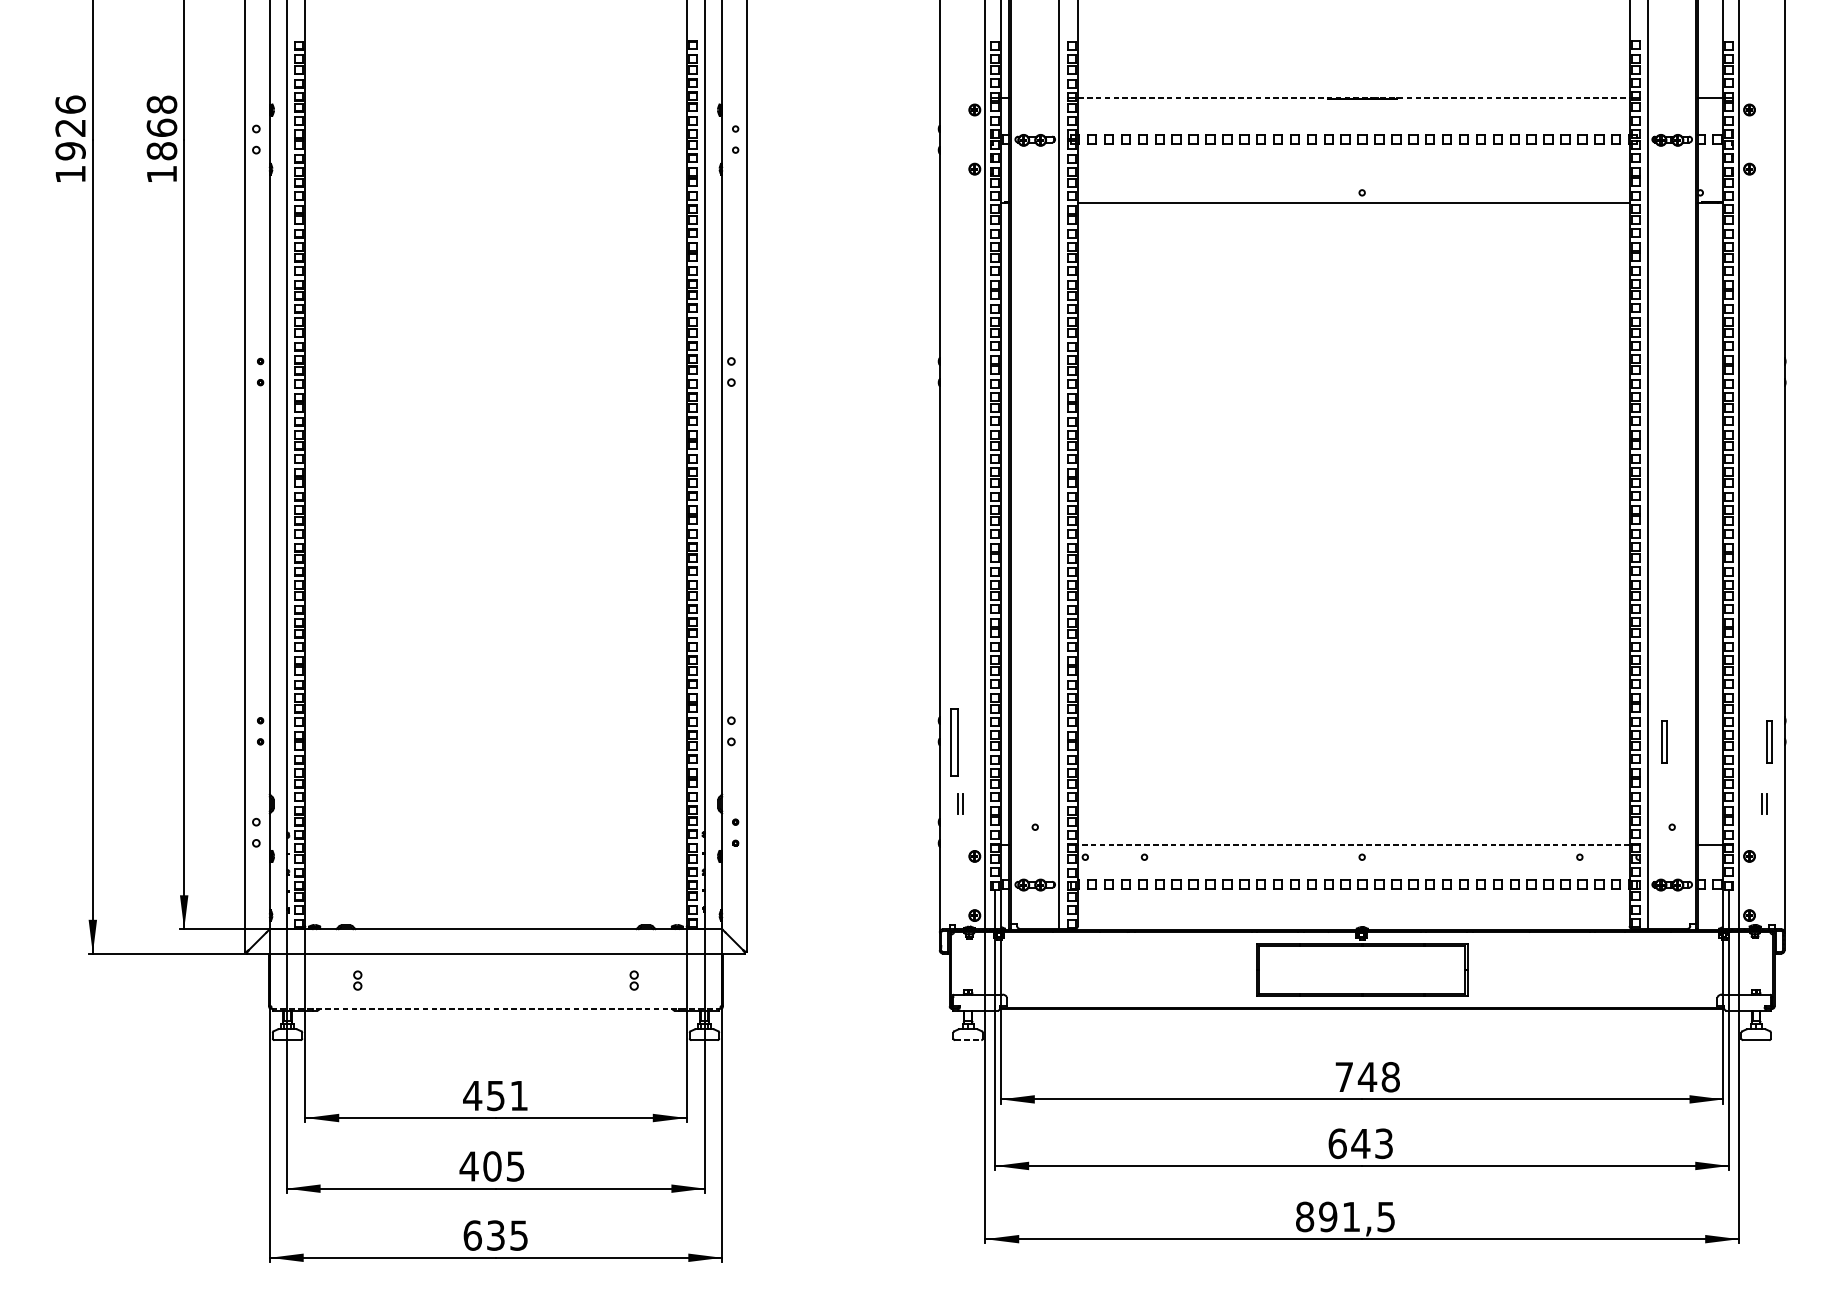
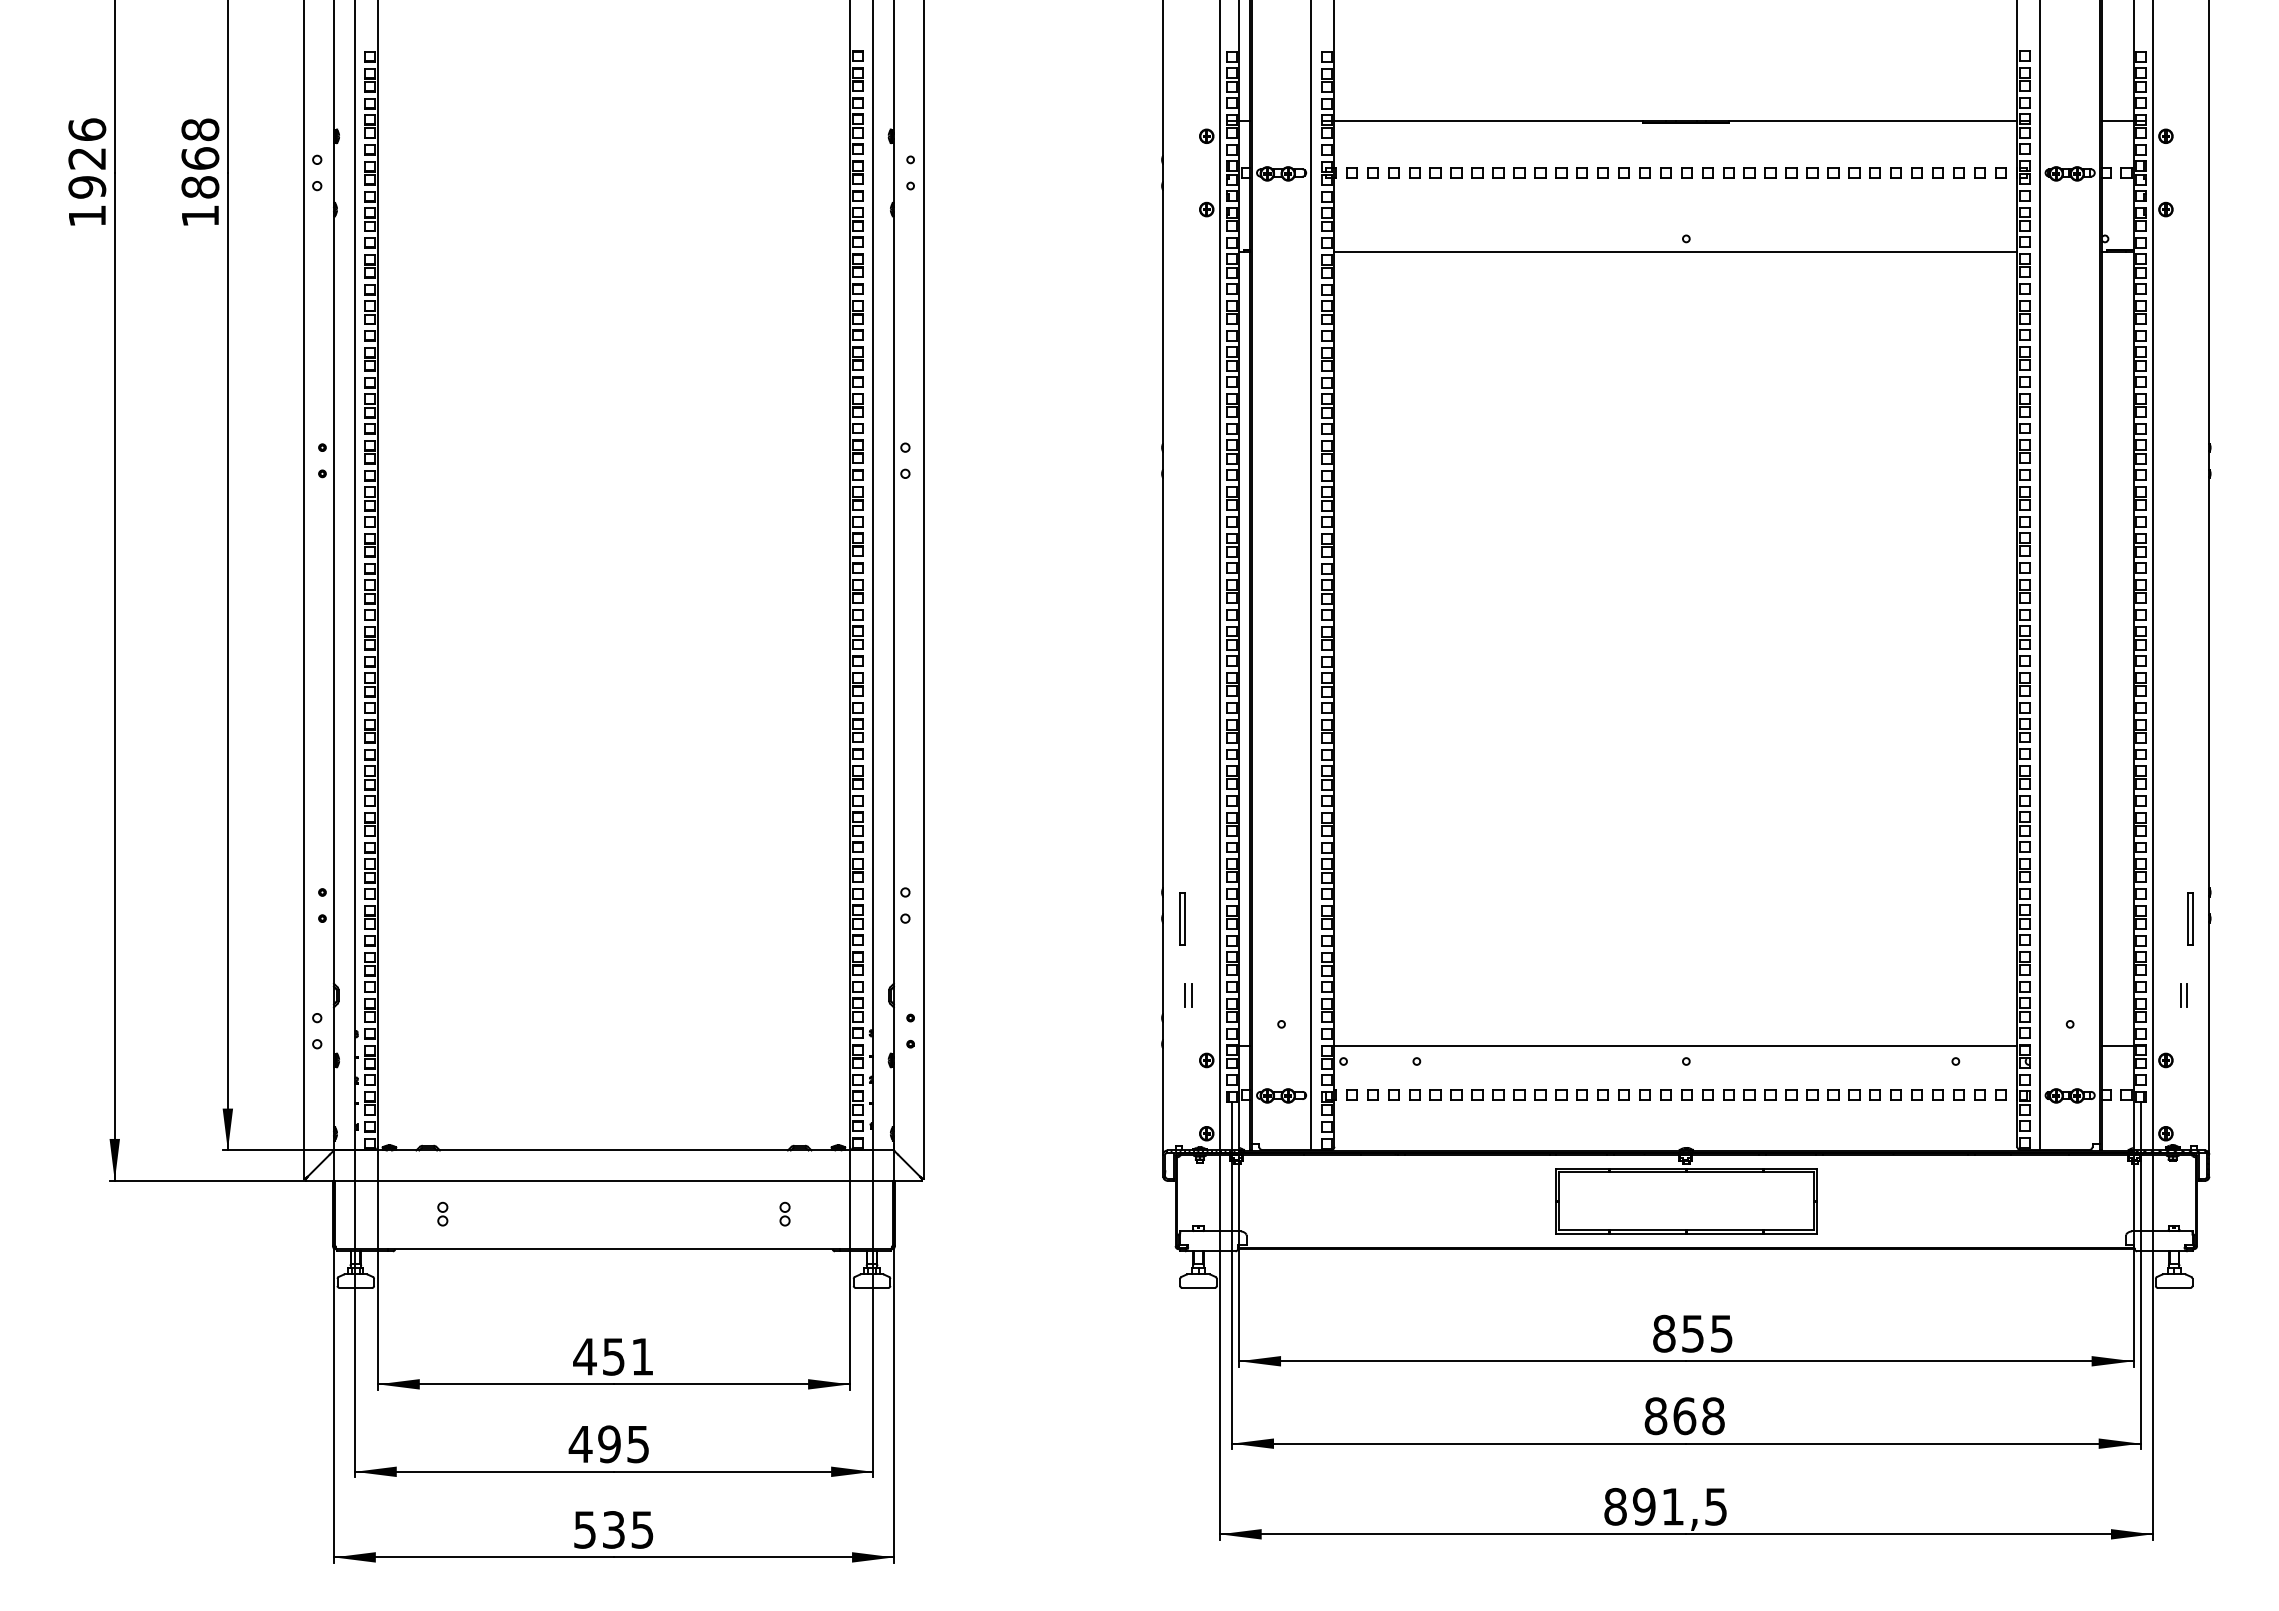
line: (1354, 98) -> (1676, 121), dashed -> solid
part: (955, 741) -> (1182, 918), size x0.62
part: (1664, 741) -> (2060, 918), removed
line: (1353, 844) -> (1675, 1045), dashed -> solid
line: (495, 1009) -> (613, 1249), dashed -> solid
line: (968, 1039) -> (1199, 1287), dashed -> solid
text: (1367, 1076) -> (1693, 1333), 748 -> 855
text: (1360, 1144) -> (1684, 1416), 643 -> 868
text: (492, 1166) -> (609, 1444), 405 -> 495
text: (473, 1235) -> (585, 1529), 635 -> 535

